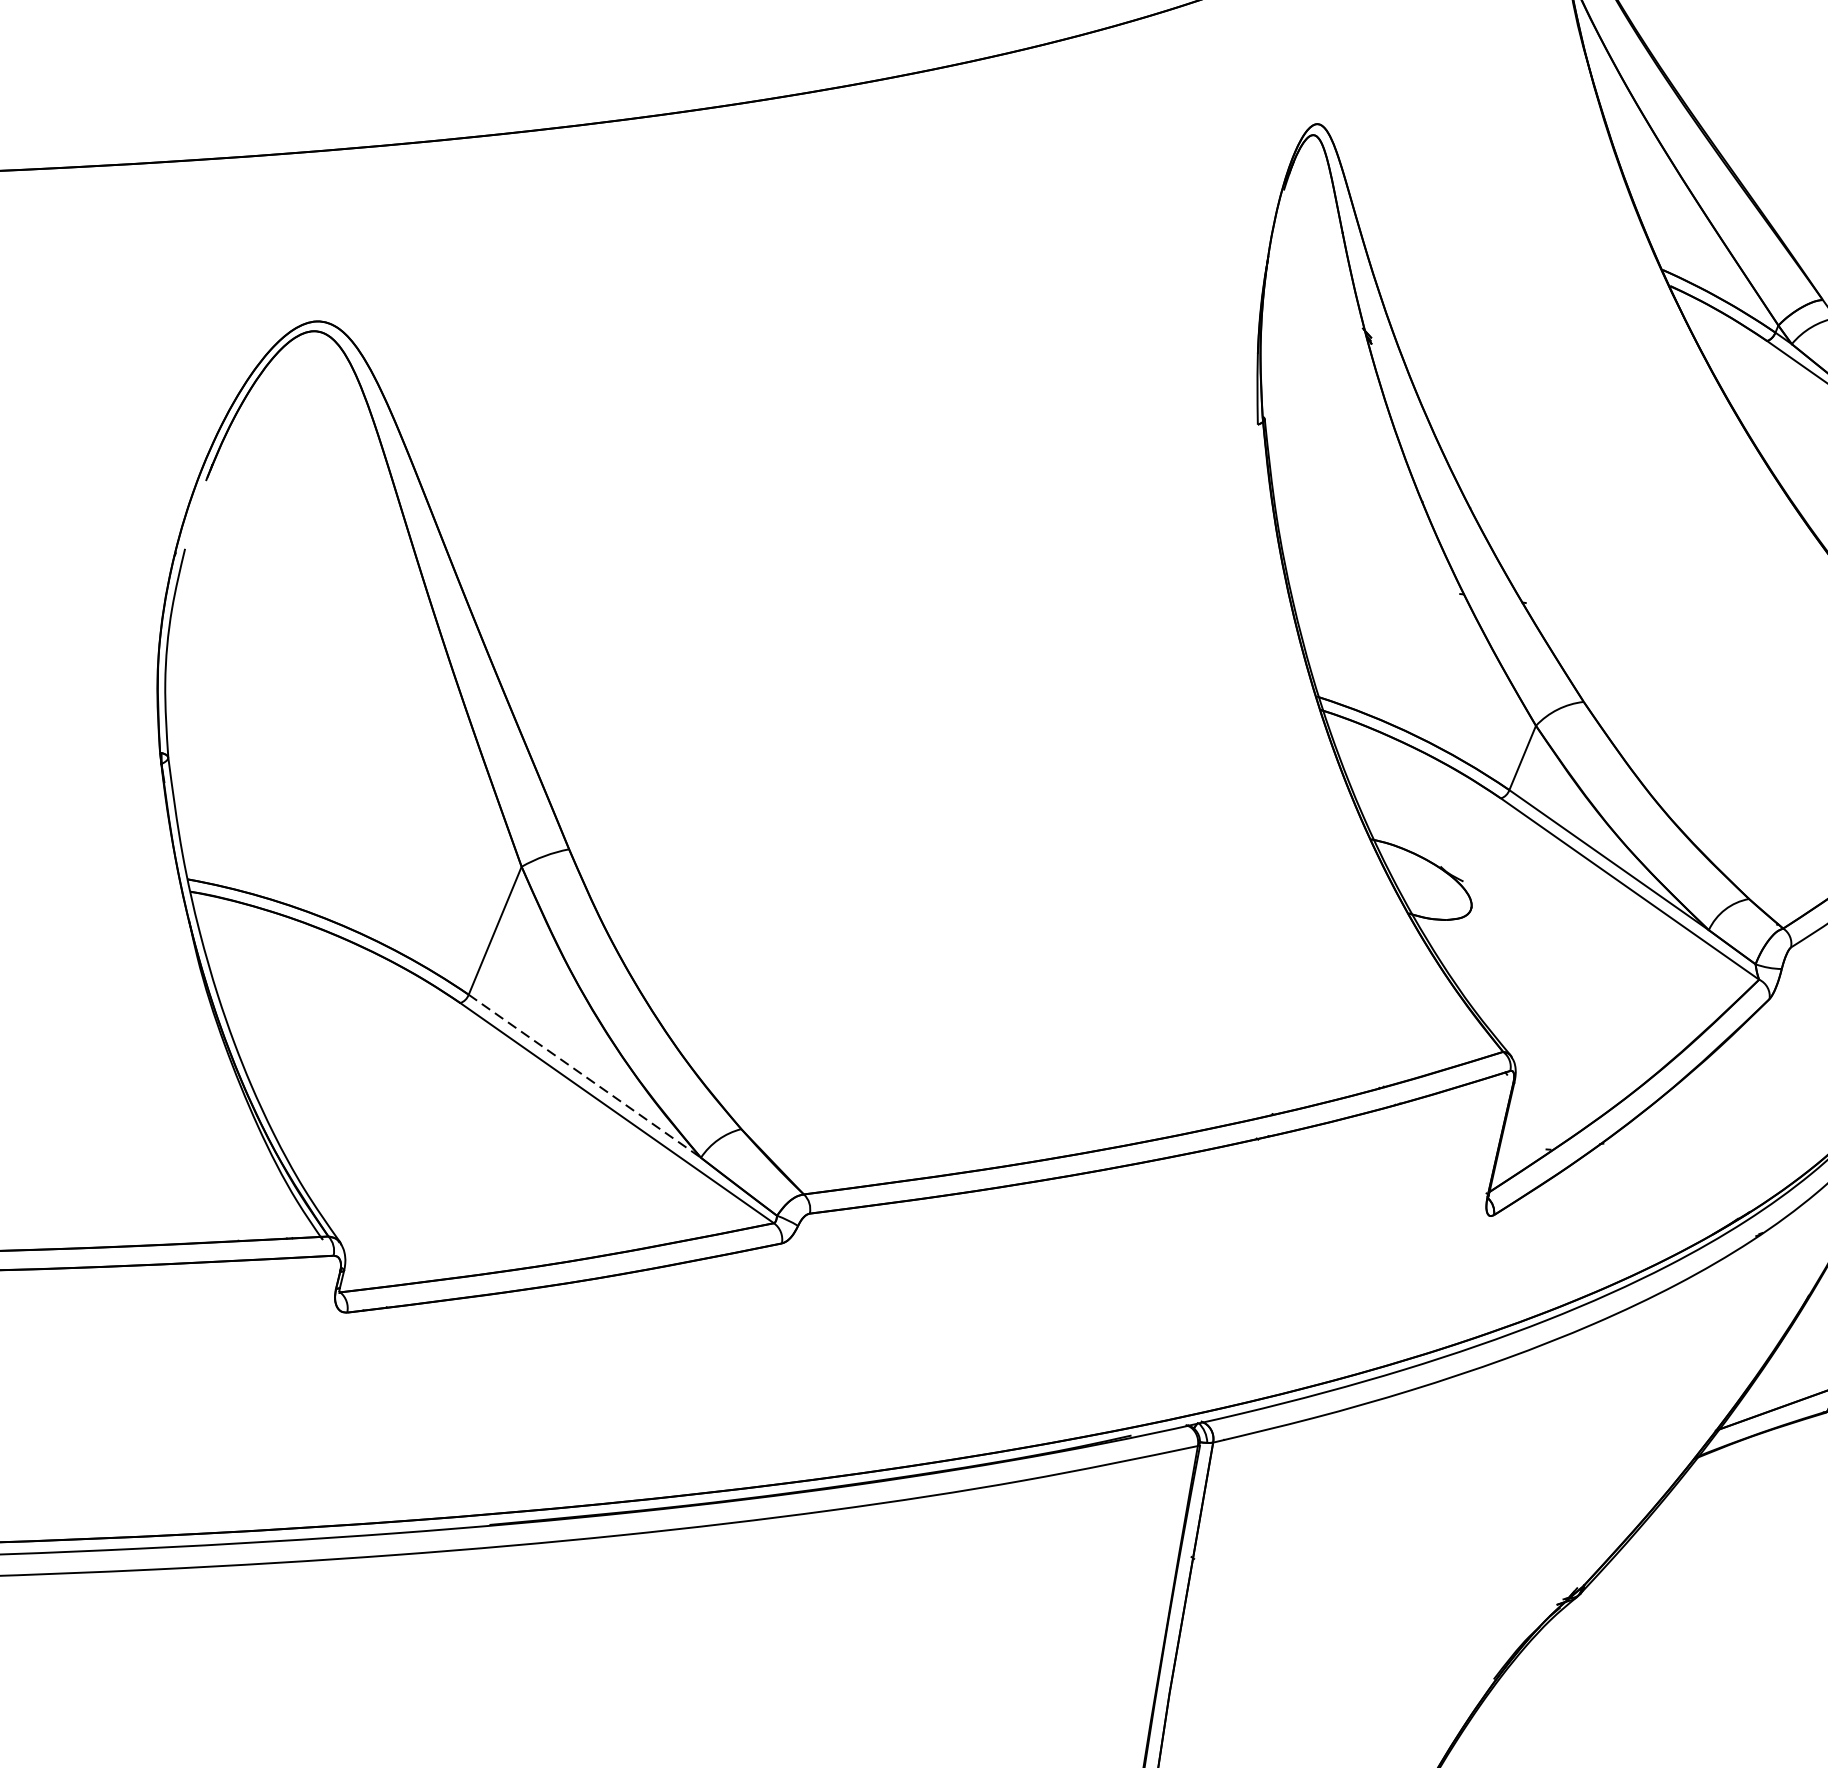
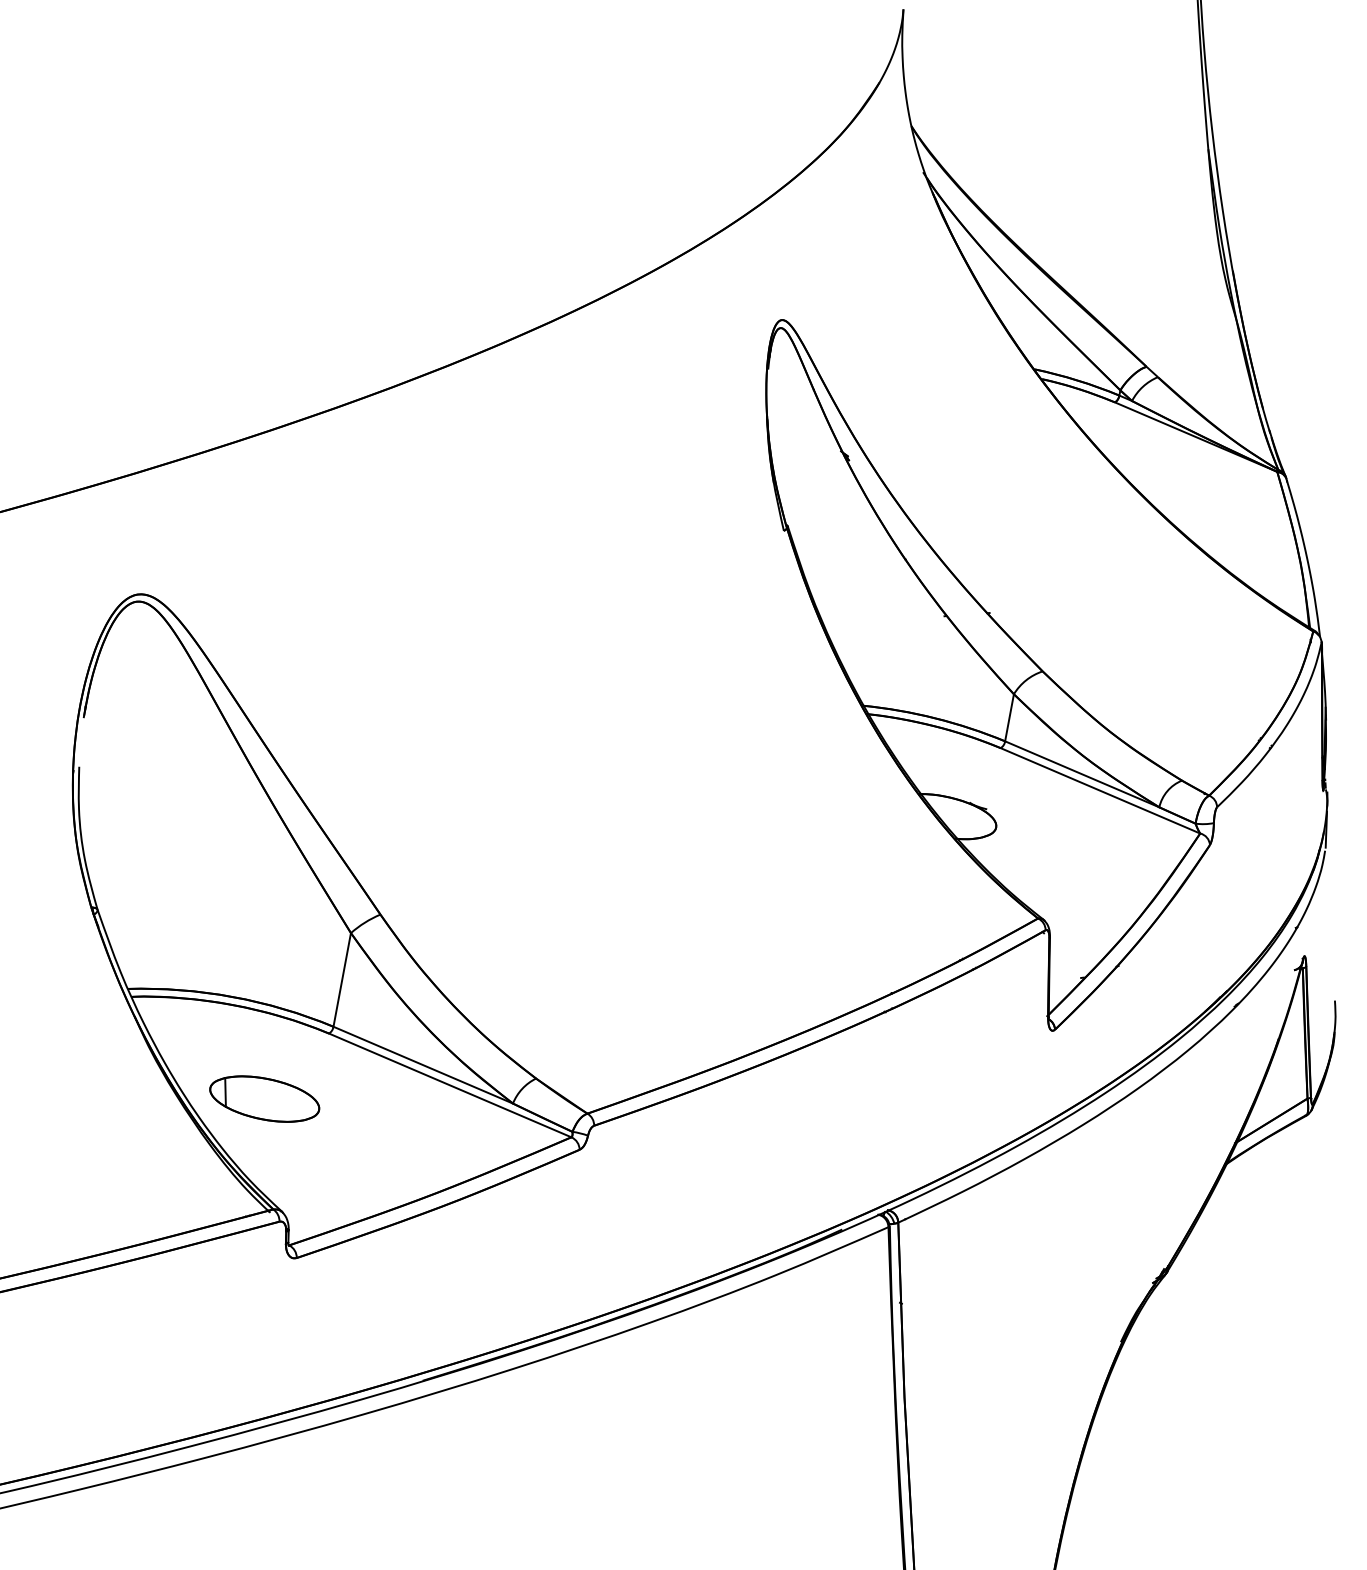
part: (349, 1076) -> (264, 1098), added
line: (585, 1076) -> (423, 1065), dashed -> solid

